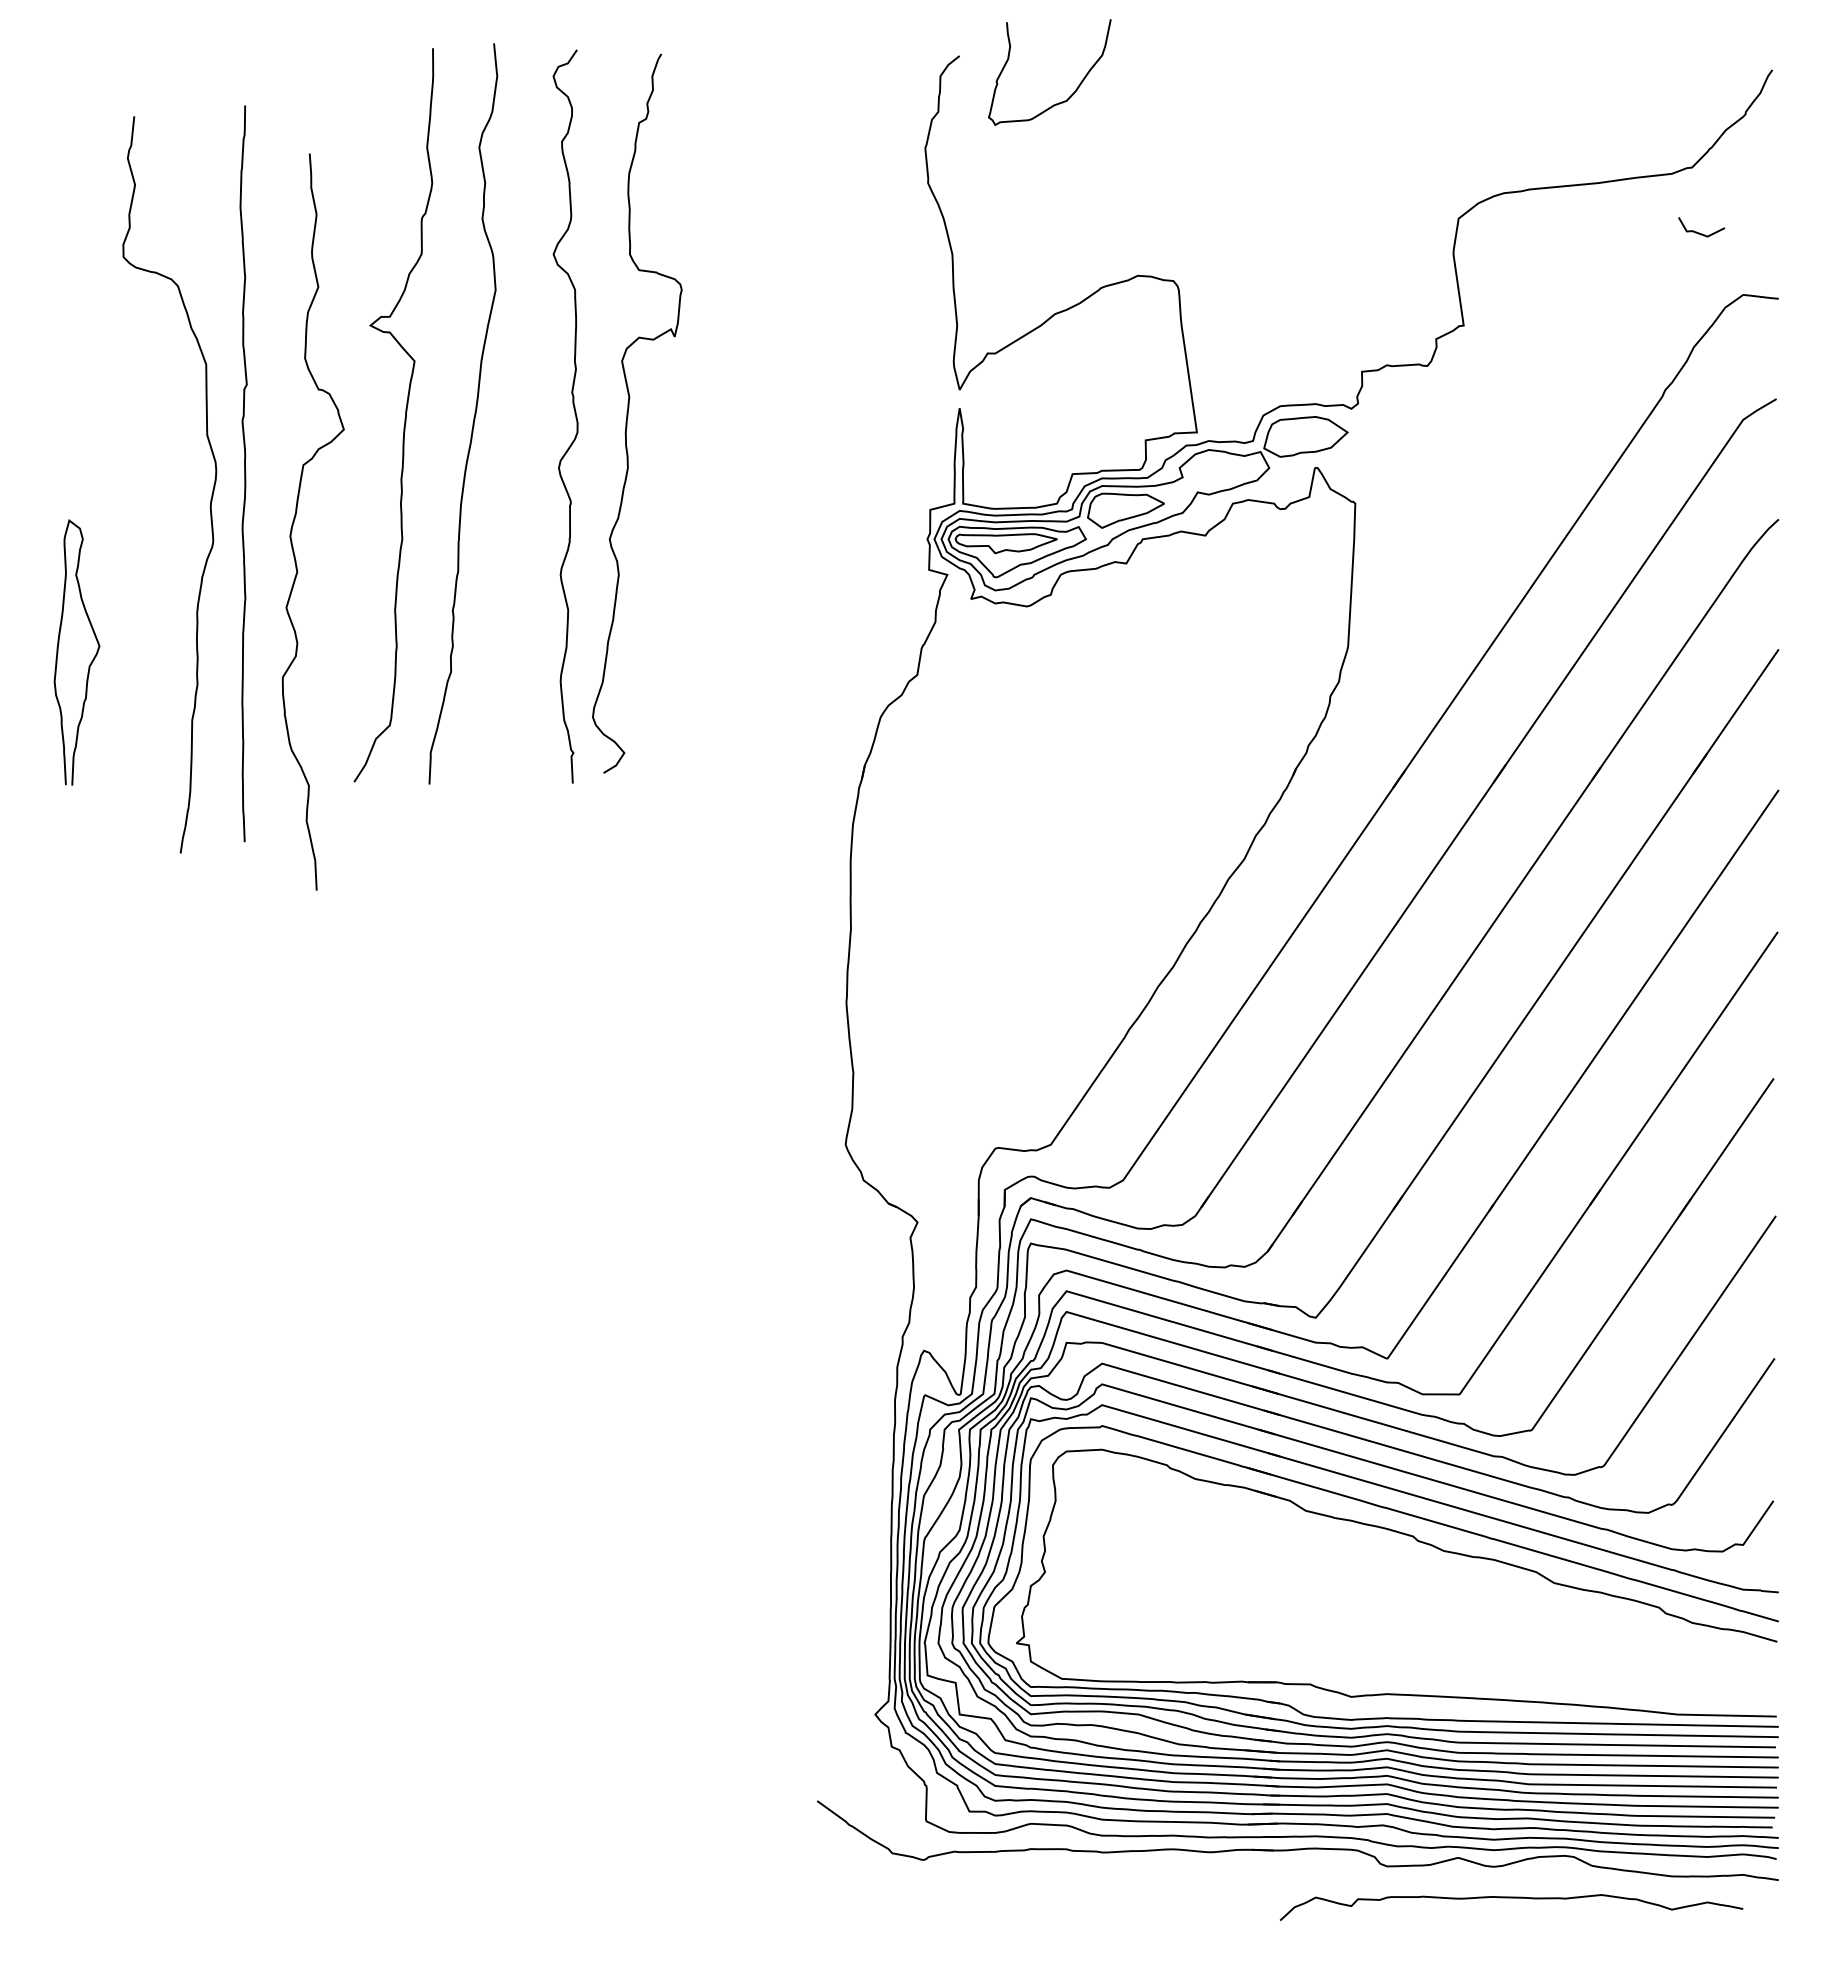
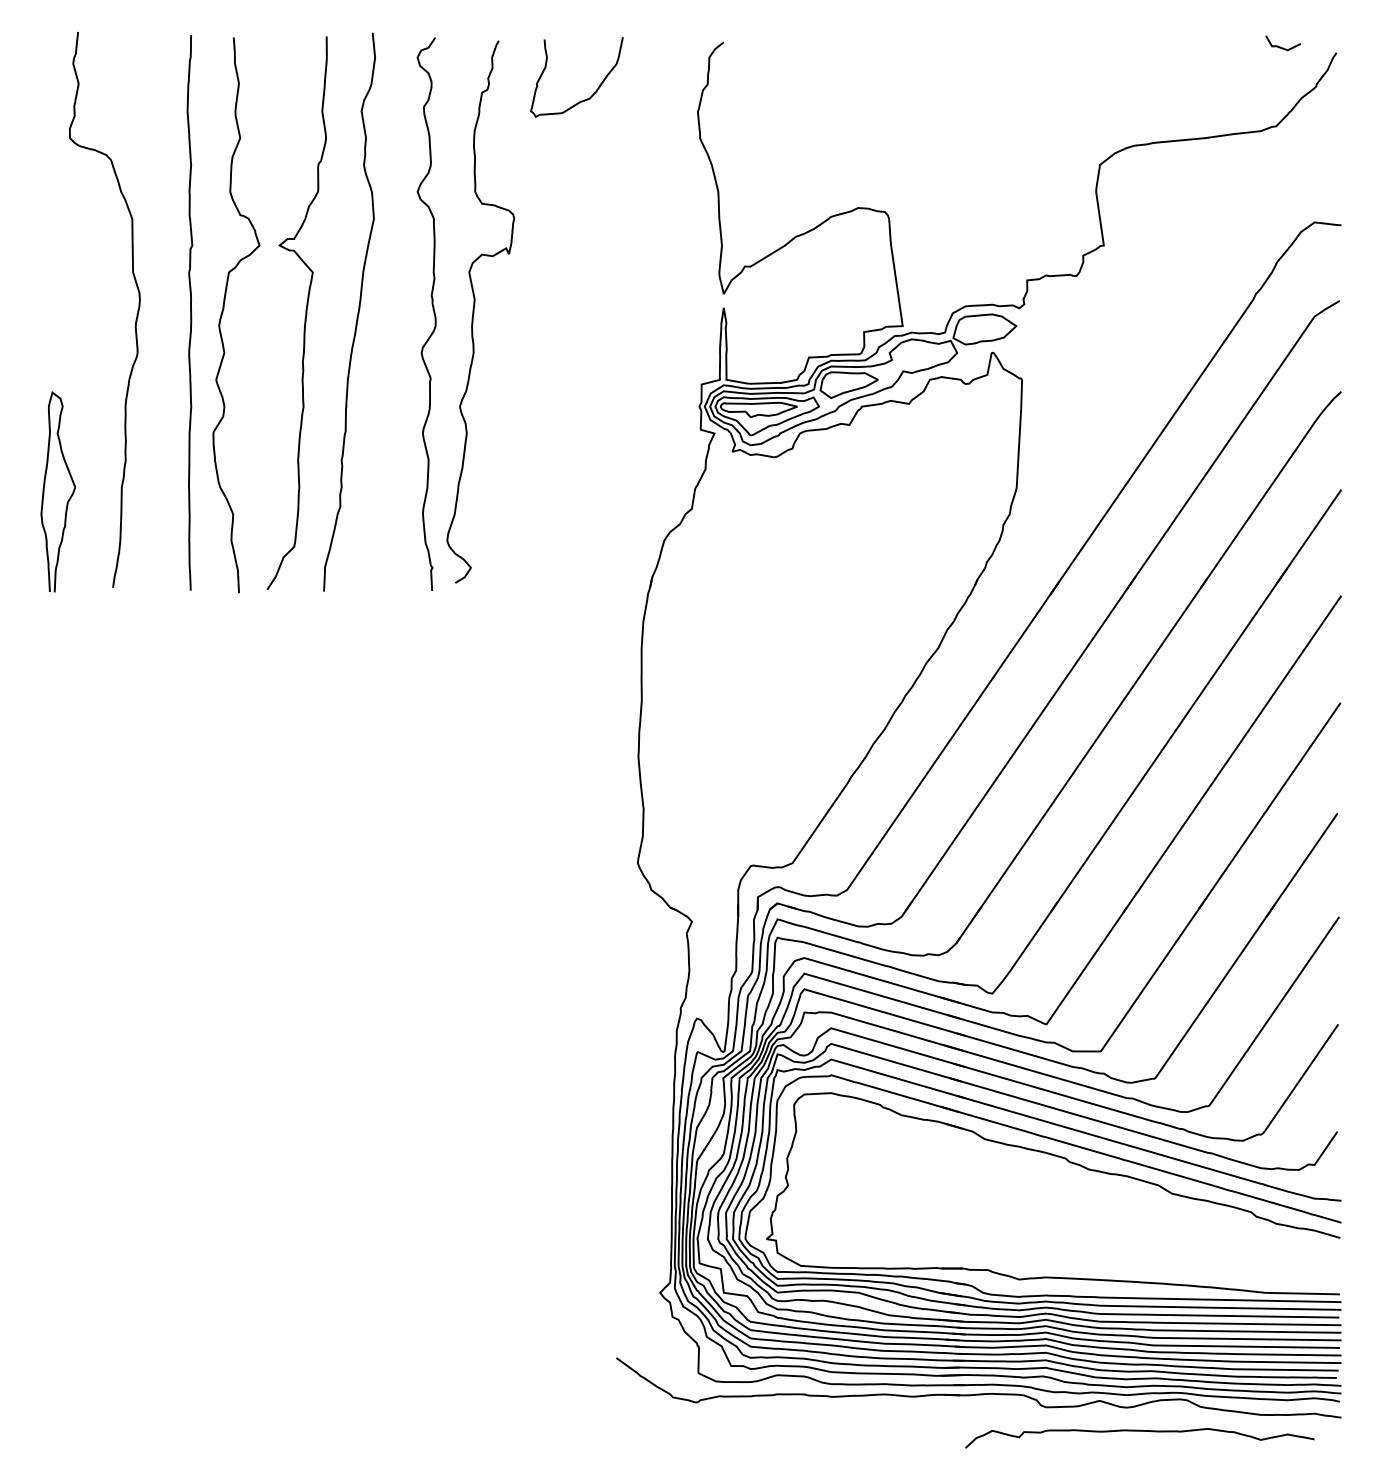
curve: (1075, 89) -> (596, 90), moved
line: (1699, 232) -> (1281, 47), moved
curve: (244, 473) -> (190, 312), moved
curve: (211, 494) -> (136, 317), moved
curve: (296, 515) -> (223, 310), moved

